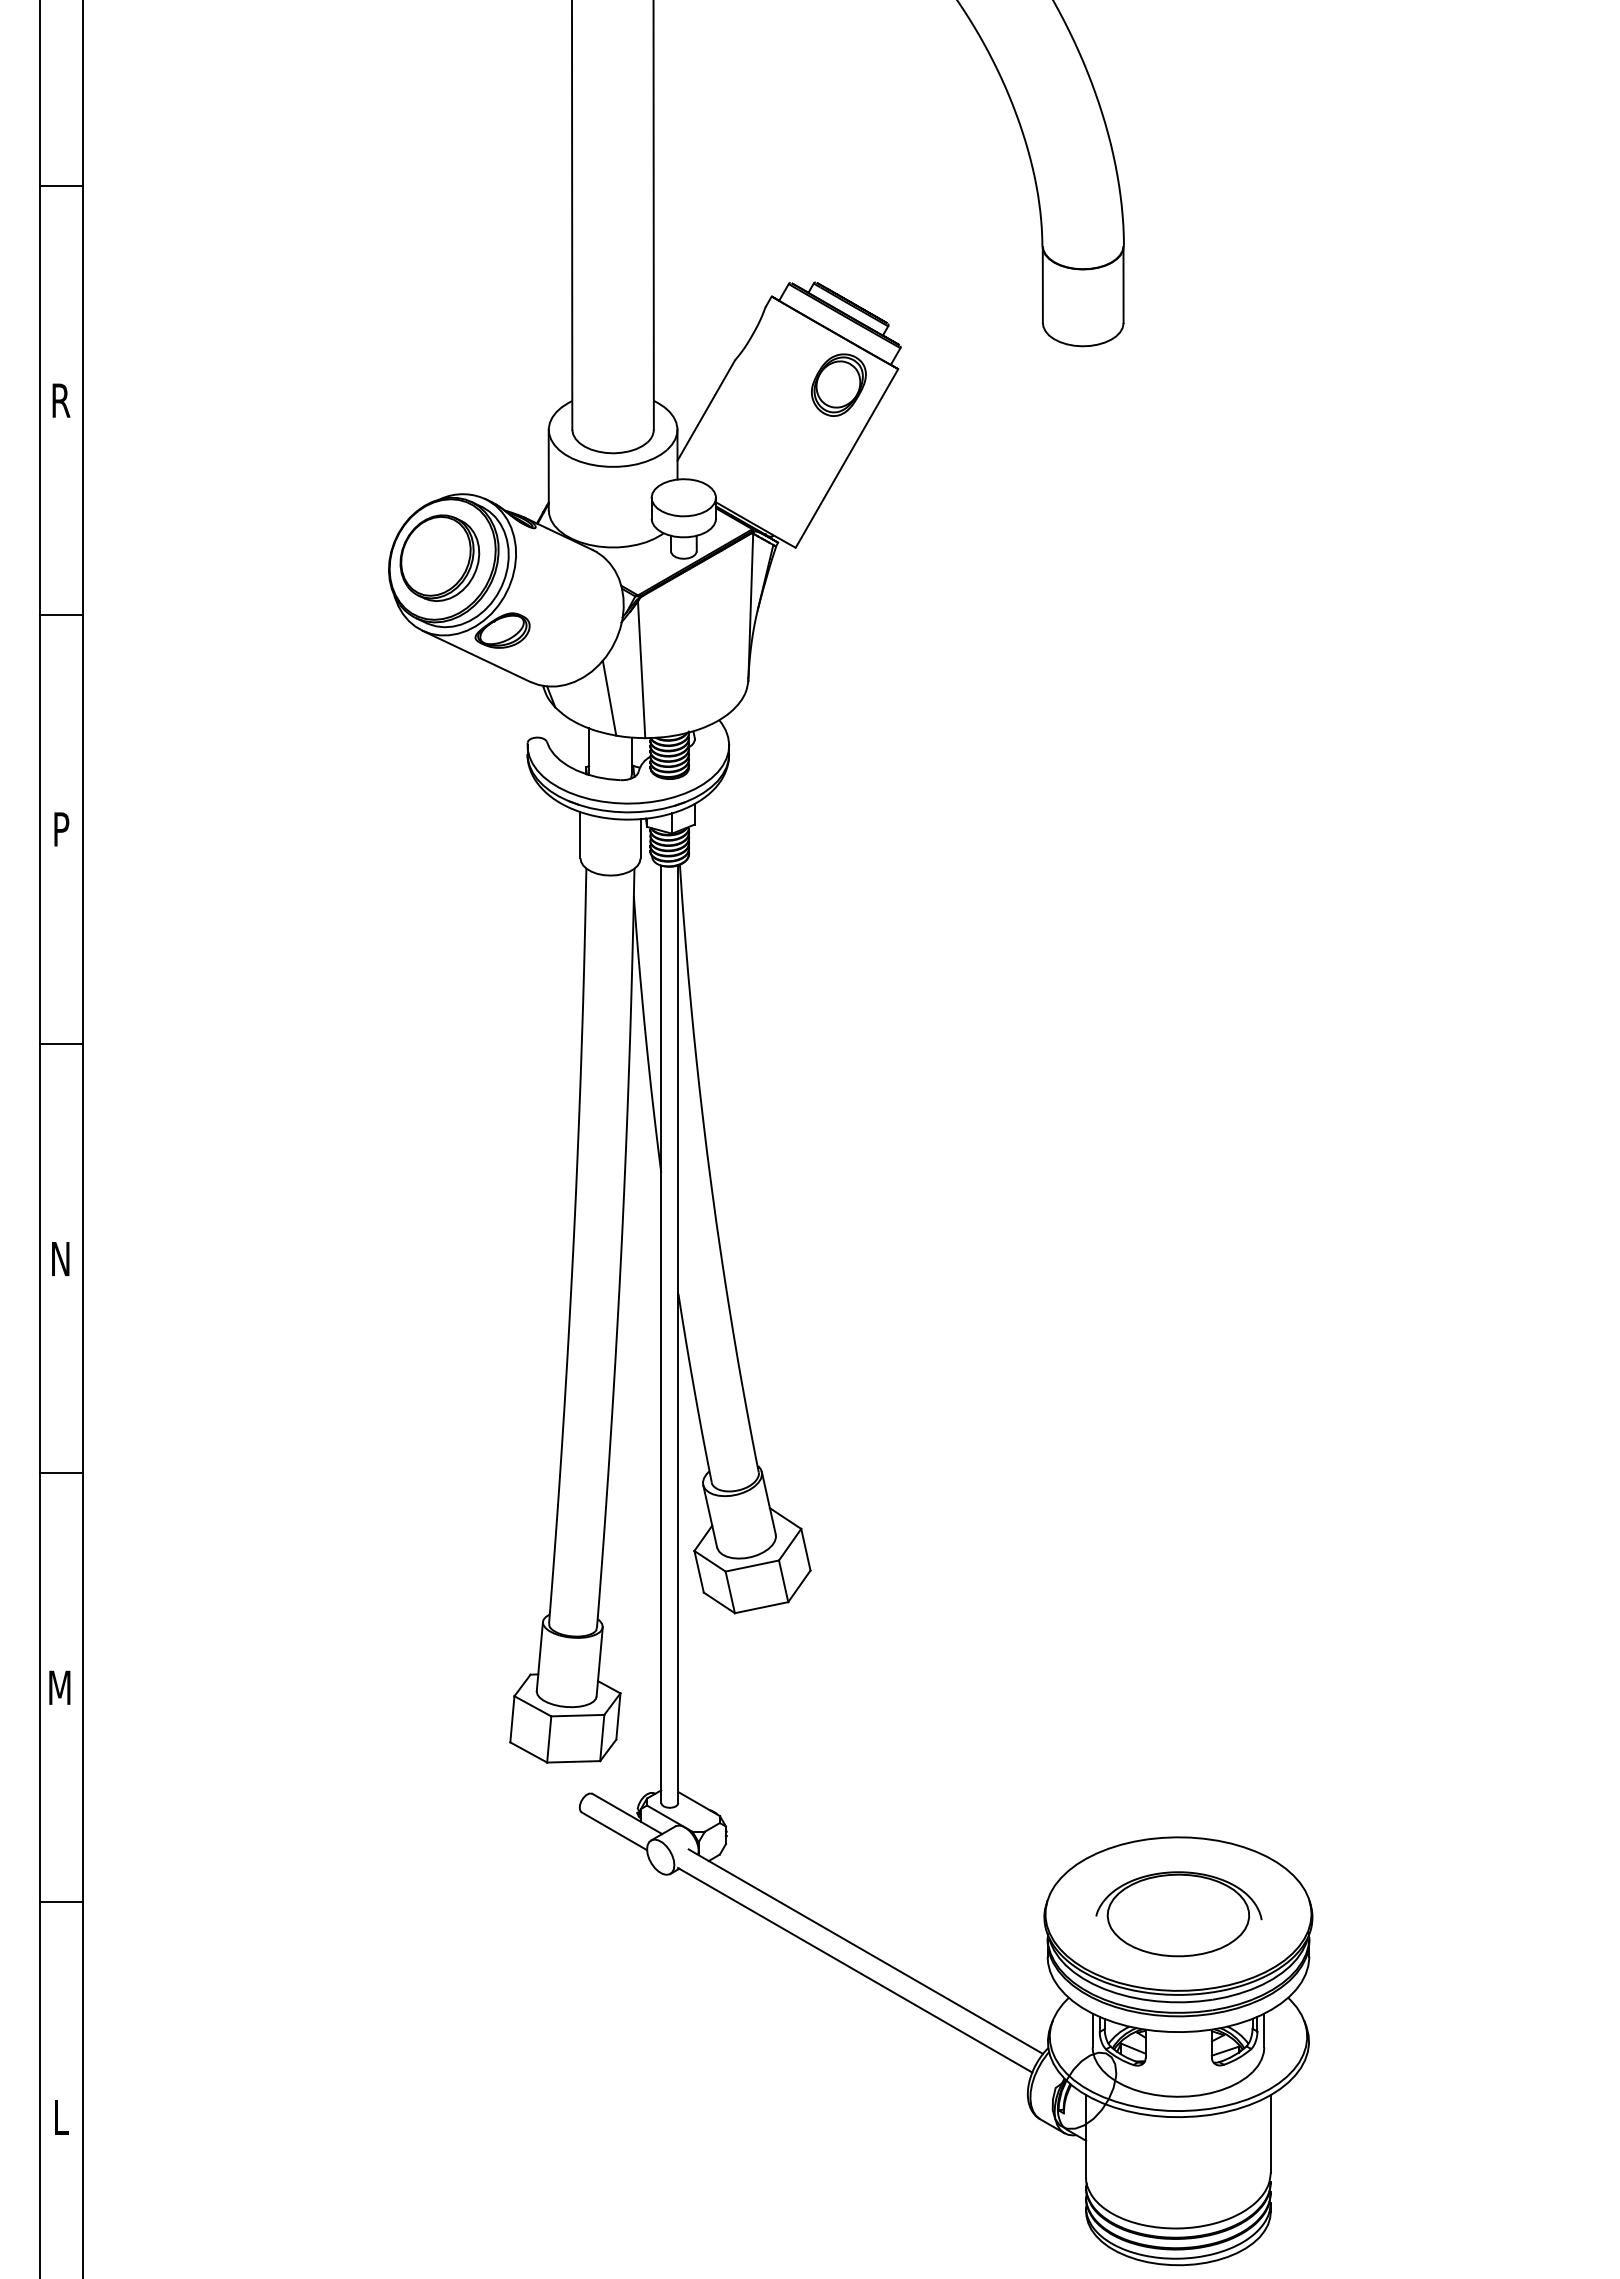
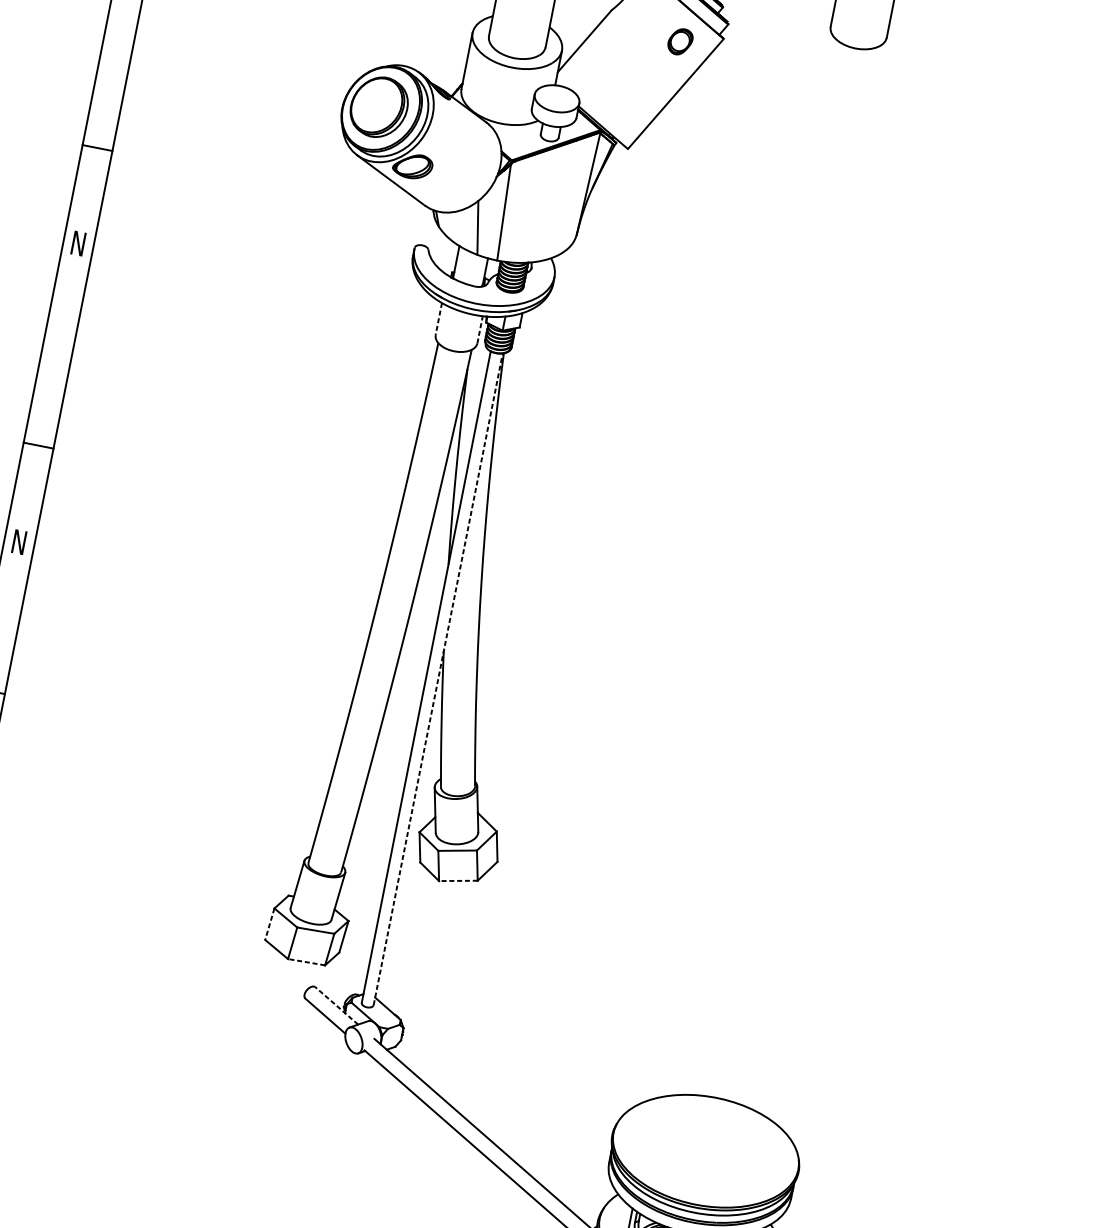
part: (838, 384) -> (680, 41), size x0.6
line: (60, 614) -> (97, 147), moved
text: (60, 829) -> (78, 243), P -> N
line: (580, 835) -> (438, 319), solid -> dashed
line: (640, 838) -> (480, 329), solid -> dashed
line: (60, 1044) -> (38, 445), moved
line: (678, 1334) -> (438, 679), solid -> dashed
line: (761, 1607) -> (458, 880), solid -> dashed
line: (512, 1719) -> (269, 924), solid -> dashed
line: (573, 1761) -> (306, 961), solid -> dashed
line: (627, 1813) -> (336, 1005), solid -> dashed
part: (1178, 1914) -> (705, 1151), removed

